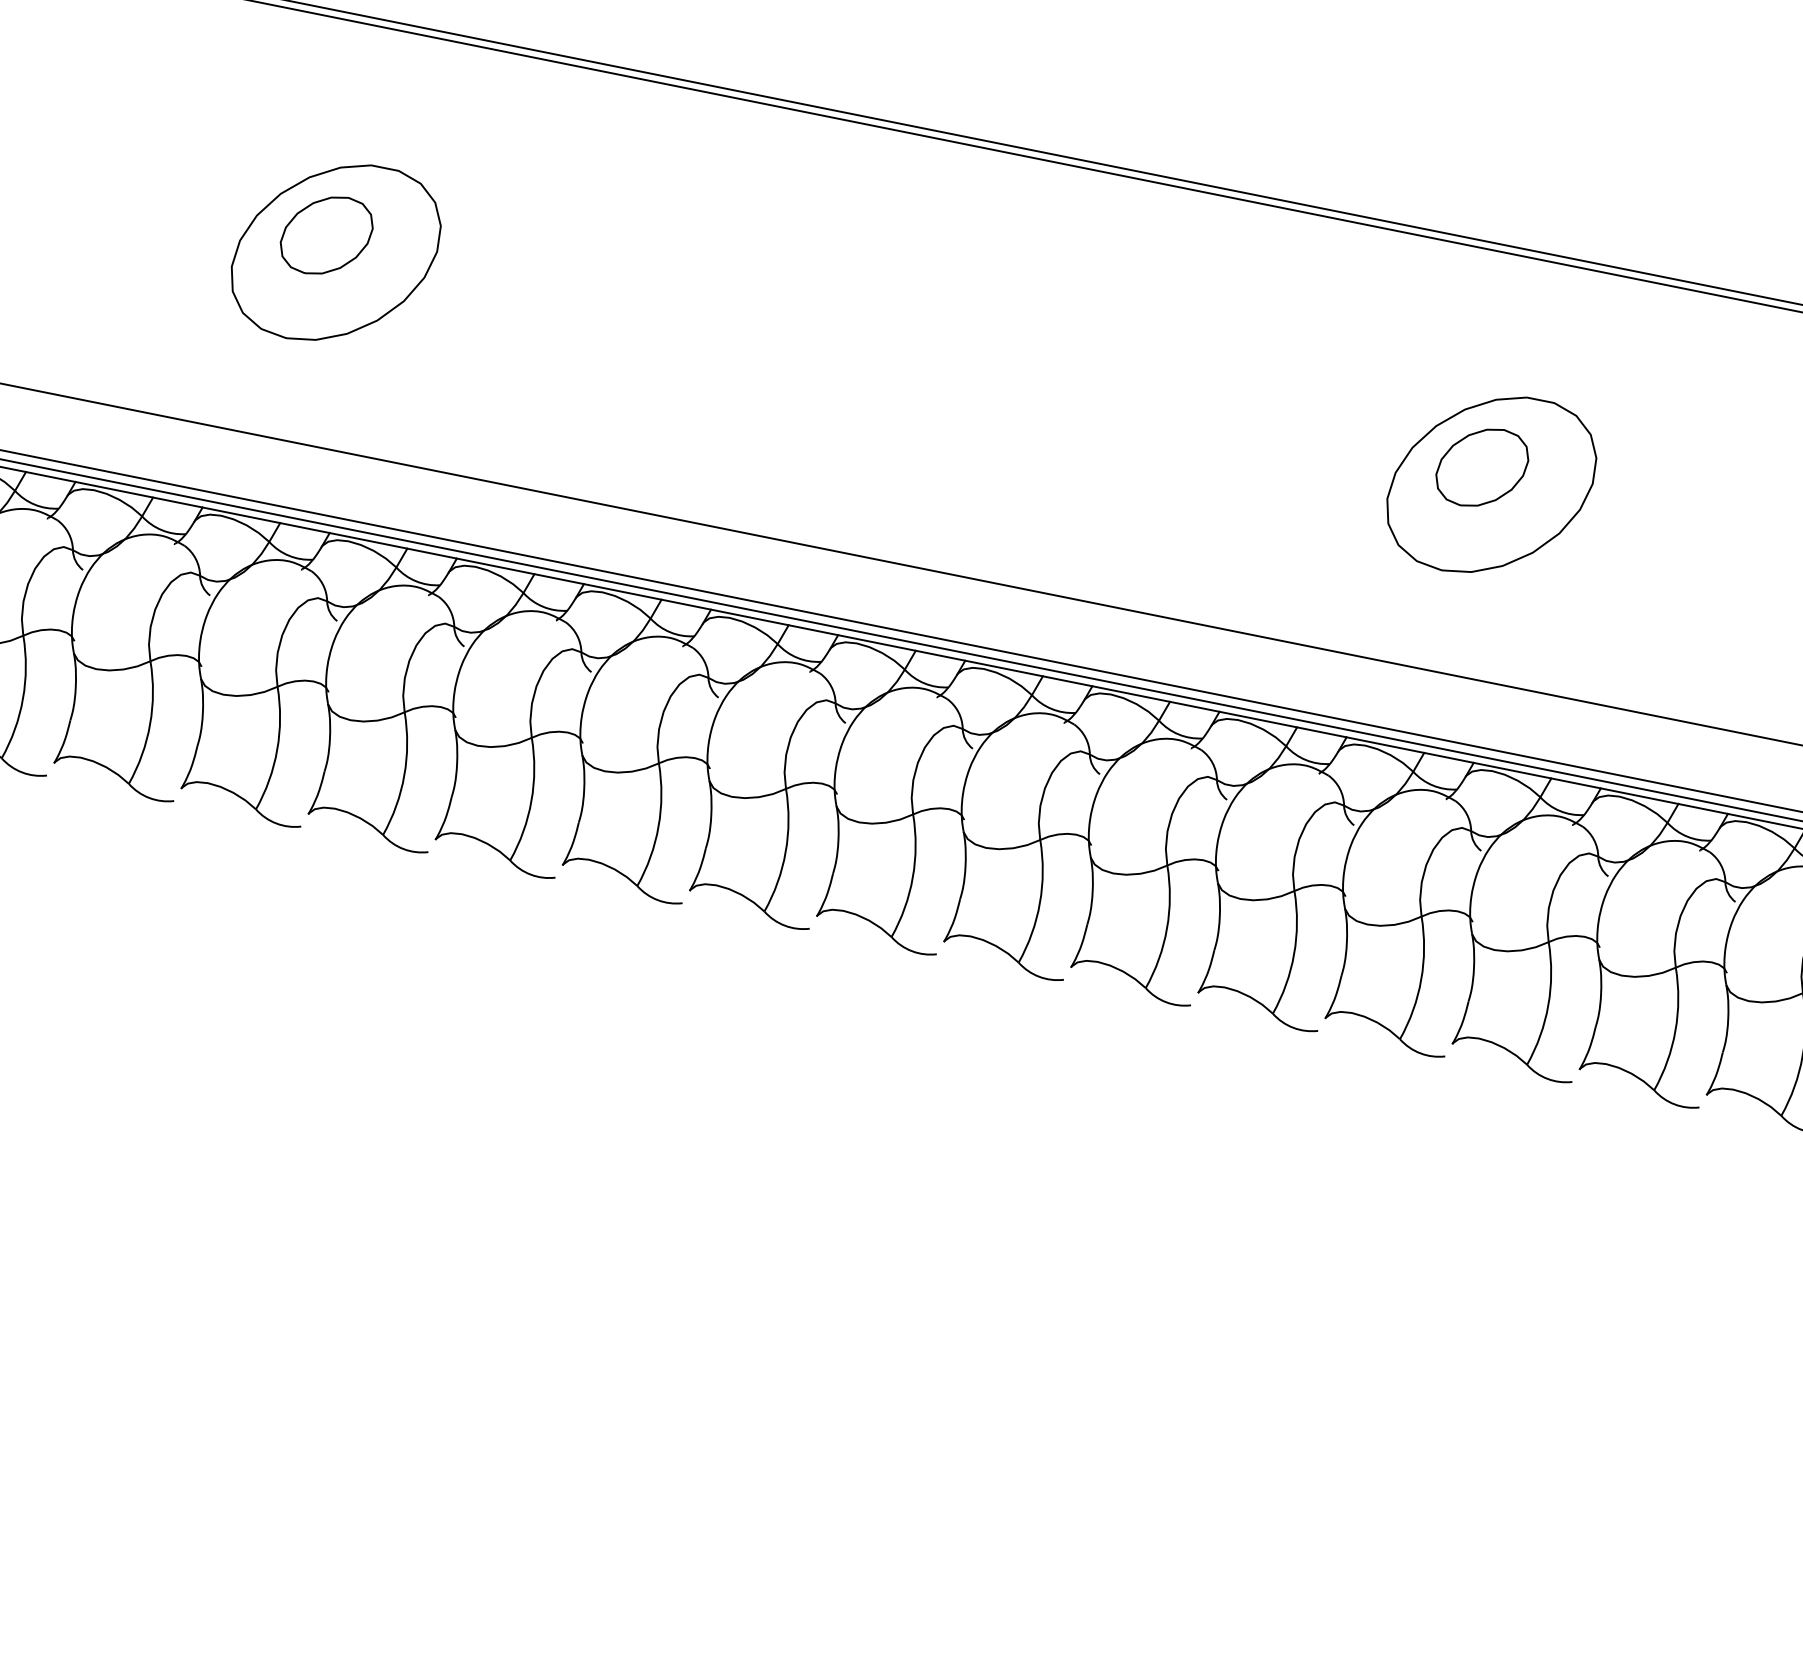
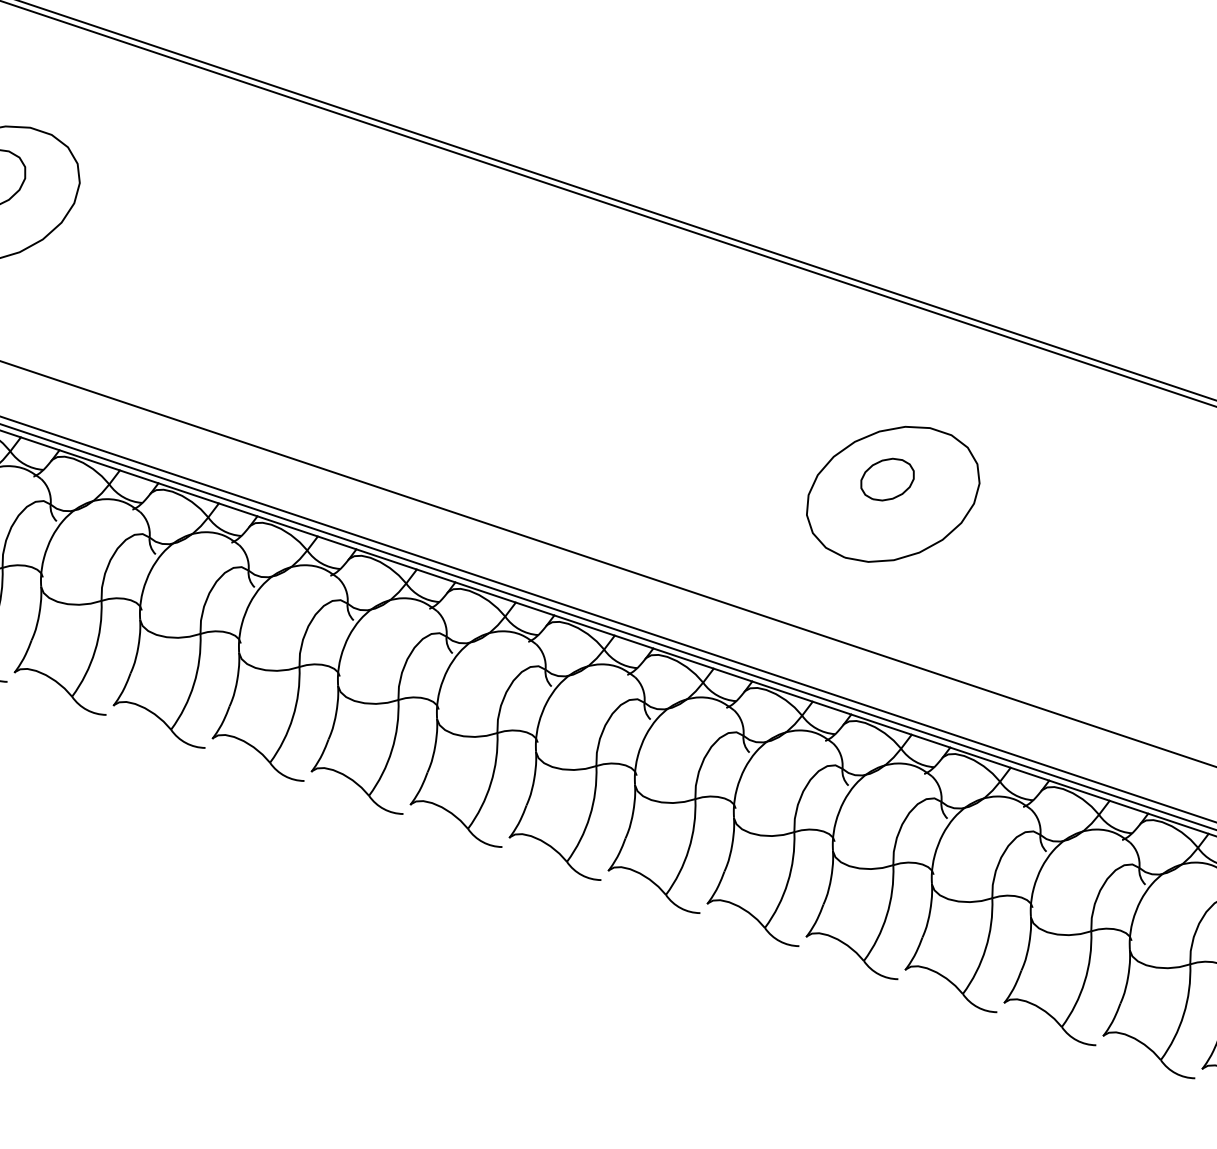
part: (1482, 467) -> (887, 479), size x0.7

